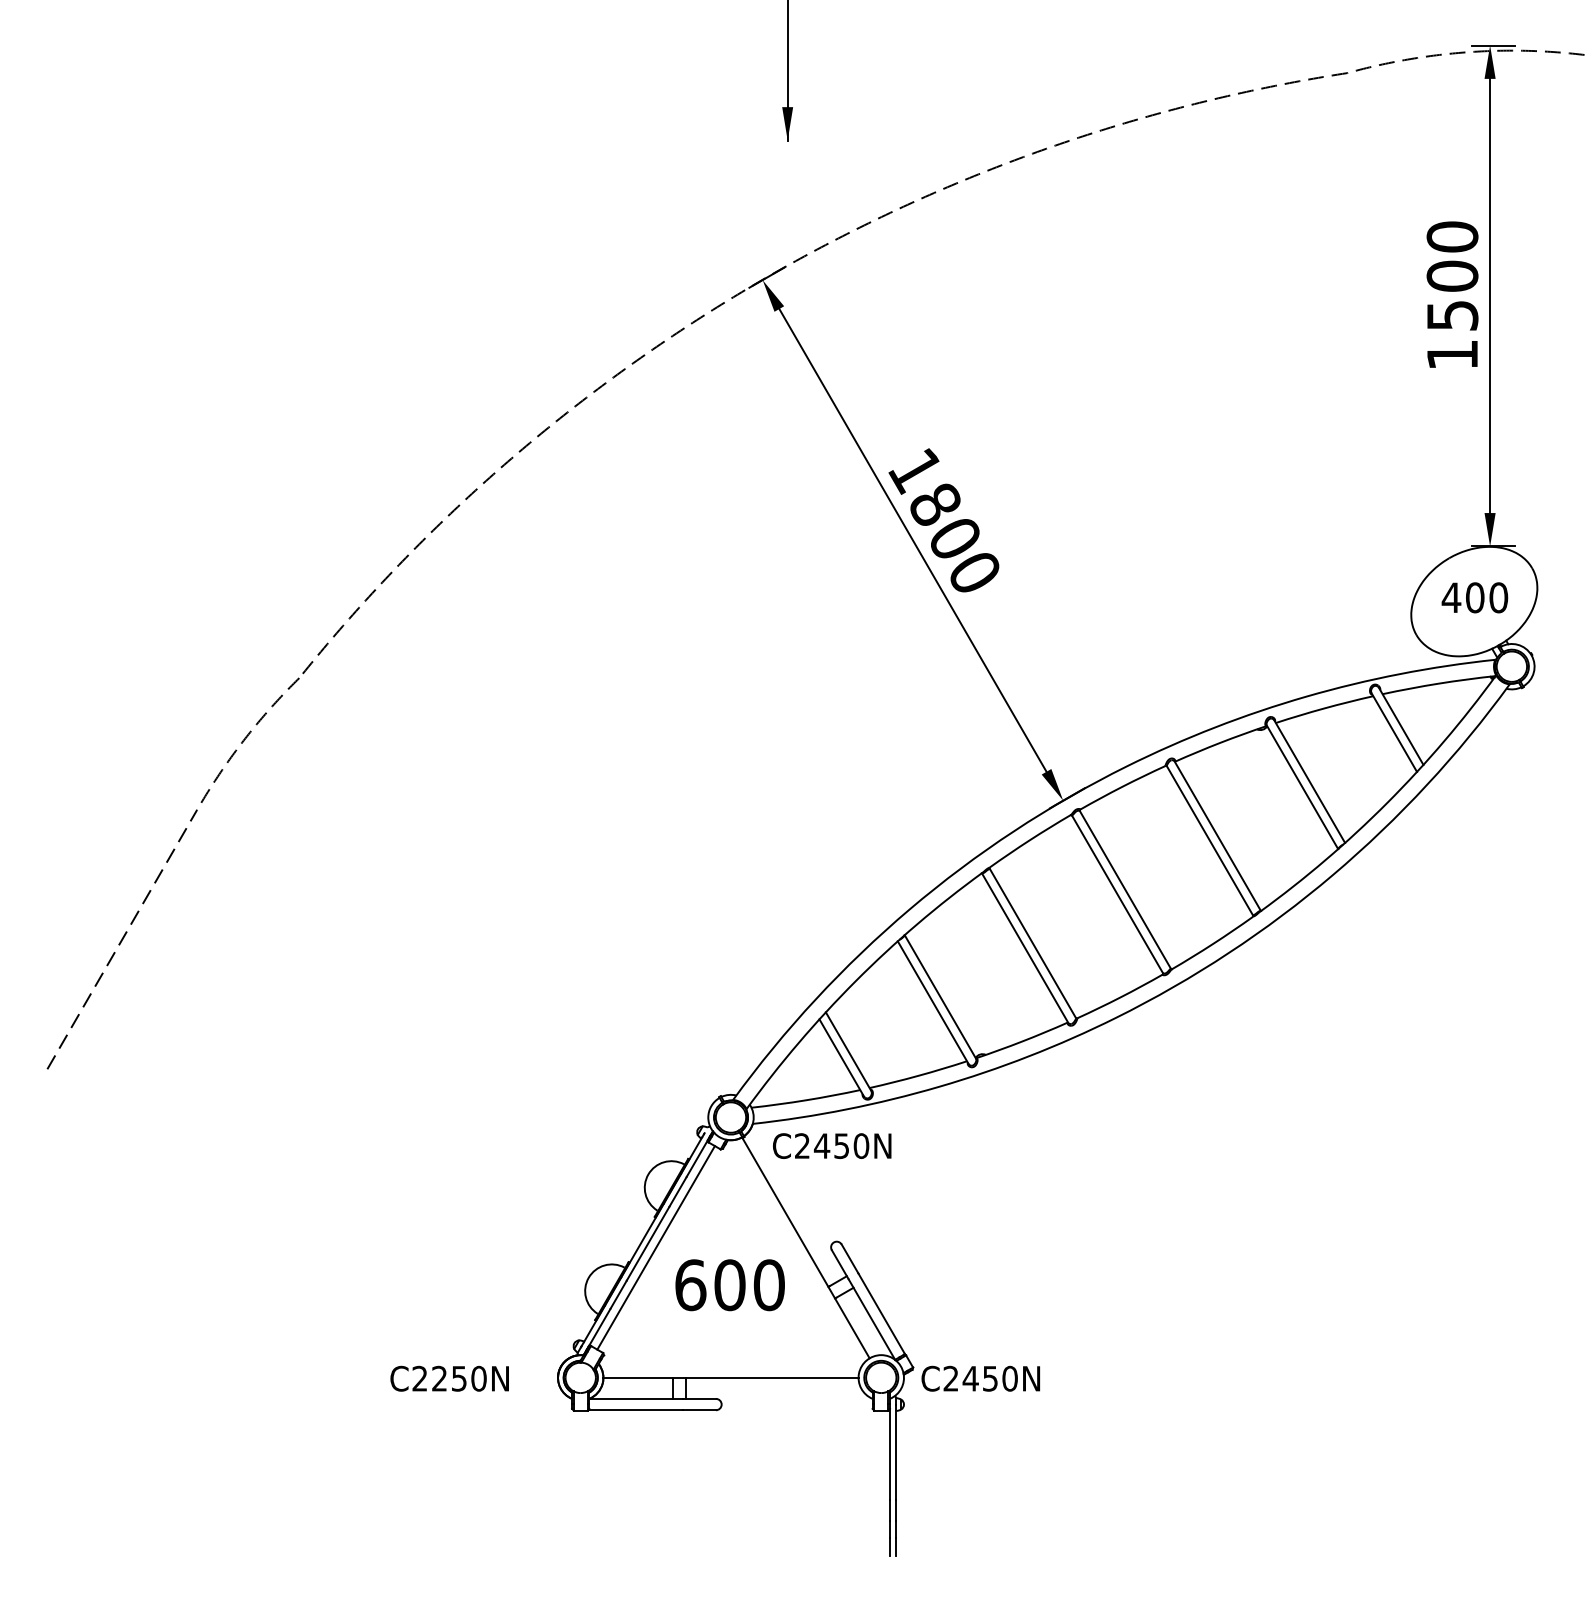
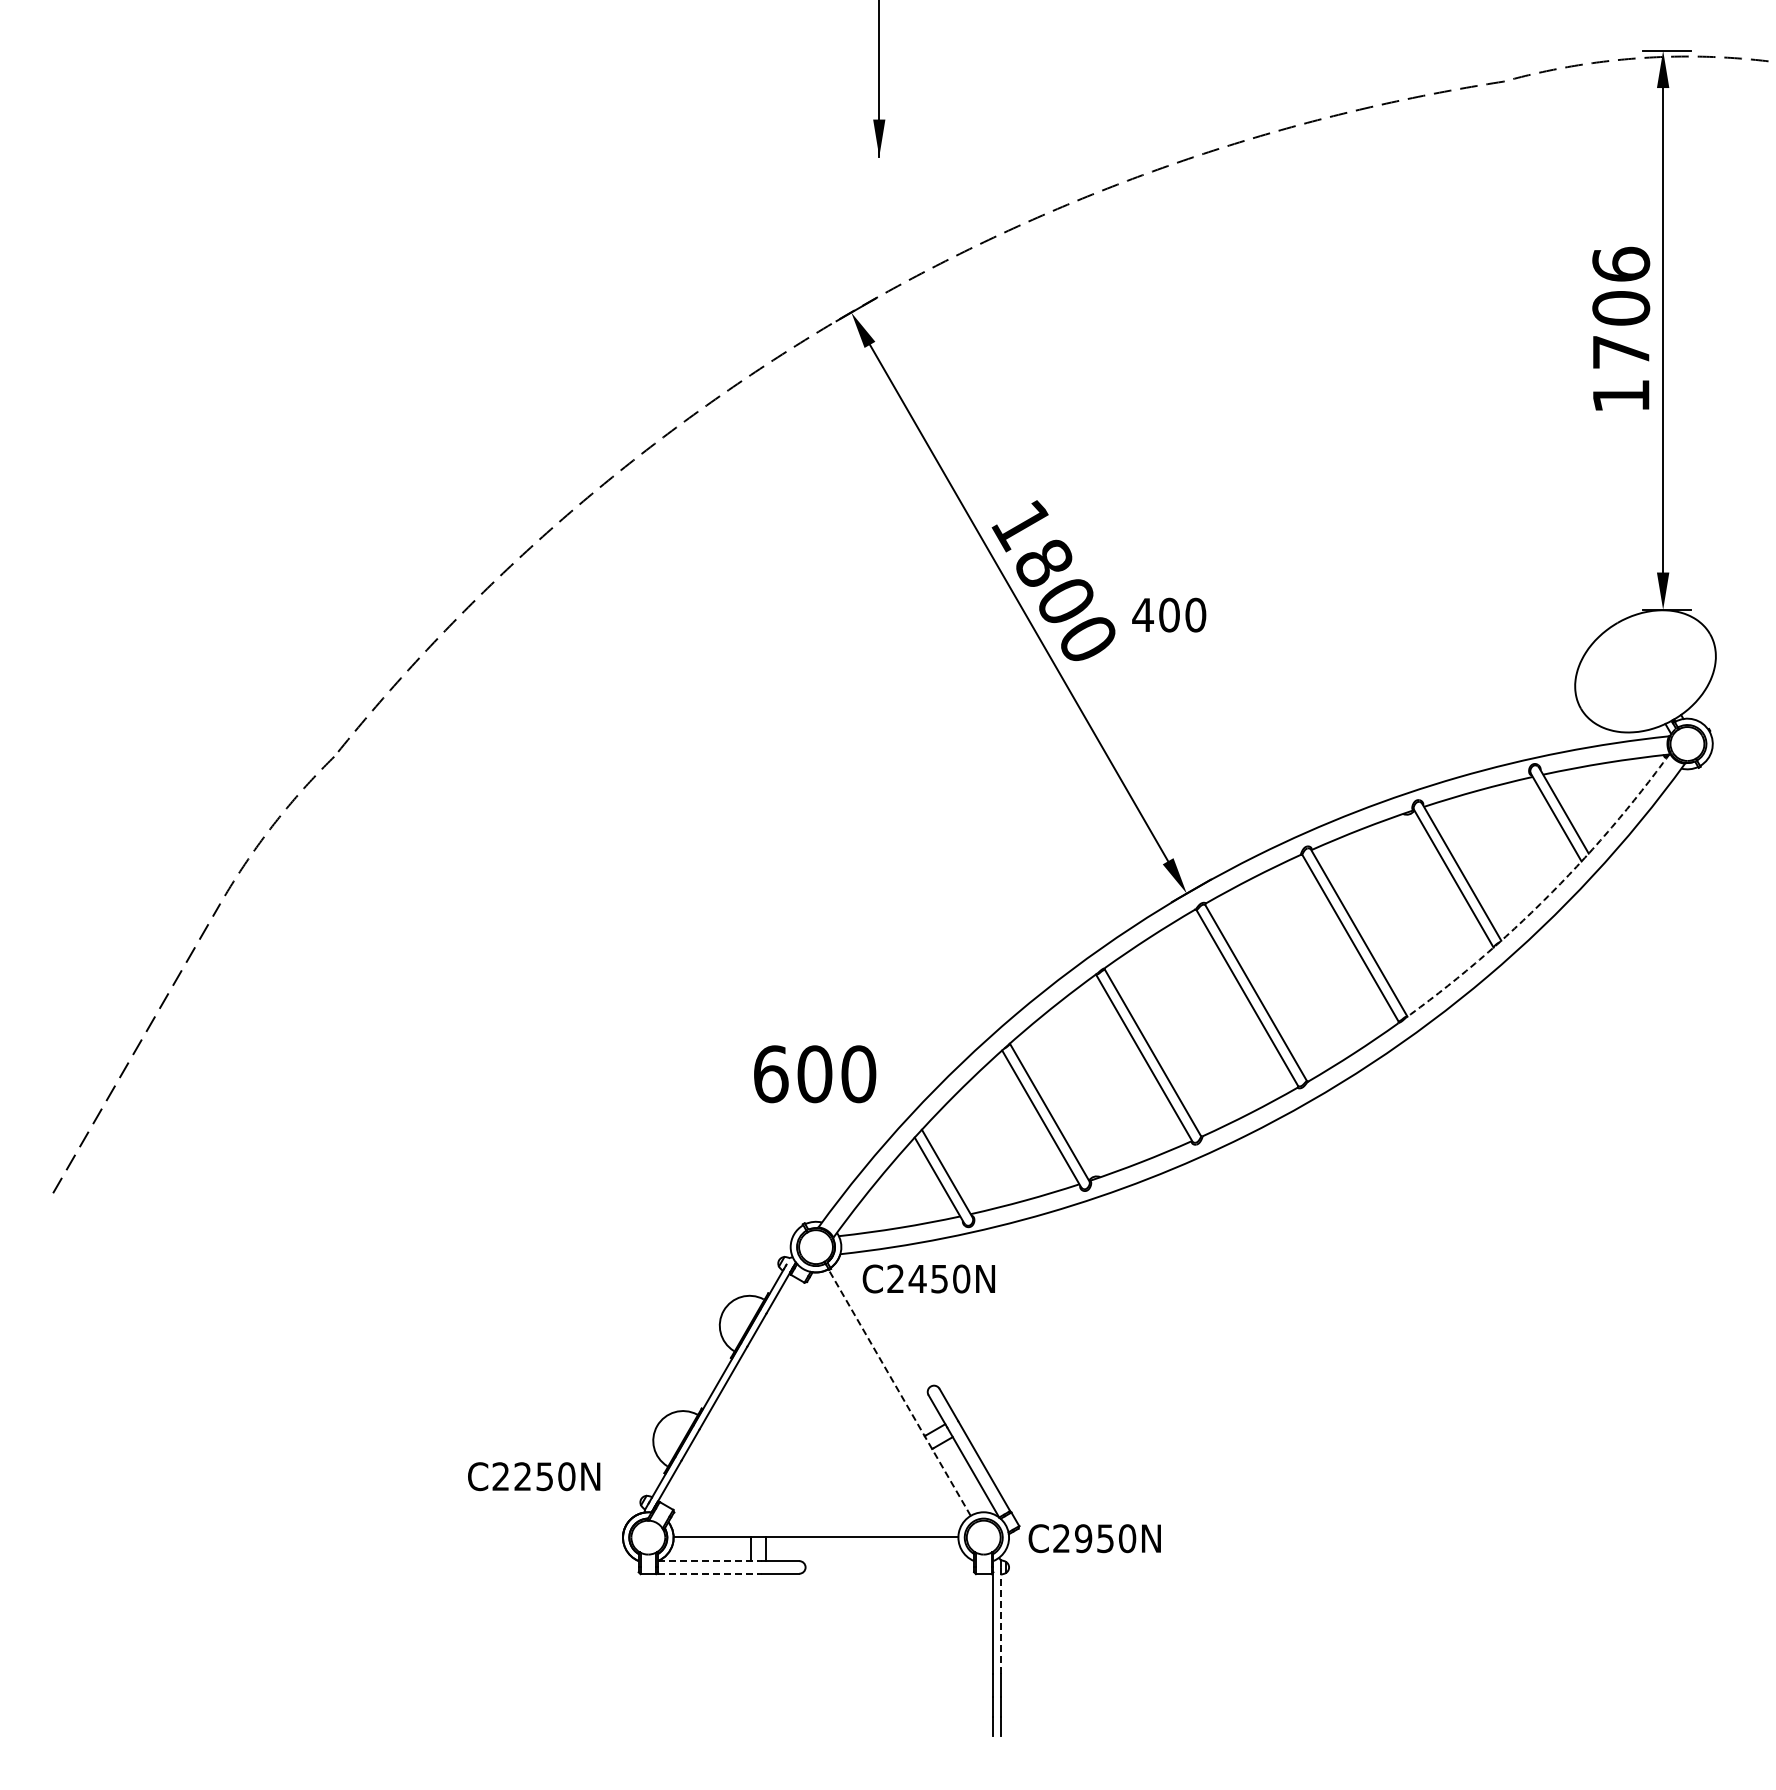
text: (1452, 275) -> (1621, 307), 1500 -> 1706
text: (1475, 597) -> (1169, 614), moved
line: (1387, 803) -> (1548, 896), solid -> dashed
line: (656, 1247) -> (732, 1392), removed
line: (805, 1247) -> (899, 1392), solid -> dashed
text: (730, 1285) -> (815, 1074), moved
text: (450, 1378) -> (534, 1476), moved
text: (970, 1378) -> (1083, 1538), C2450N -> C2950N
line: (636, 1399) -> (710, 1561), solid -> dashed
line: (636, 1410) -> (710, 1573), solid -> dashed
line: (896, 1452) -> (1000, 1620), solid -> dashed

